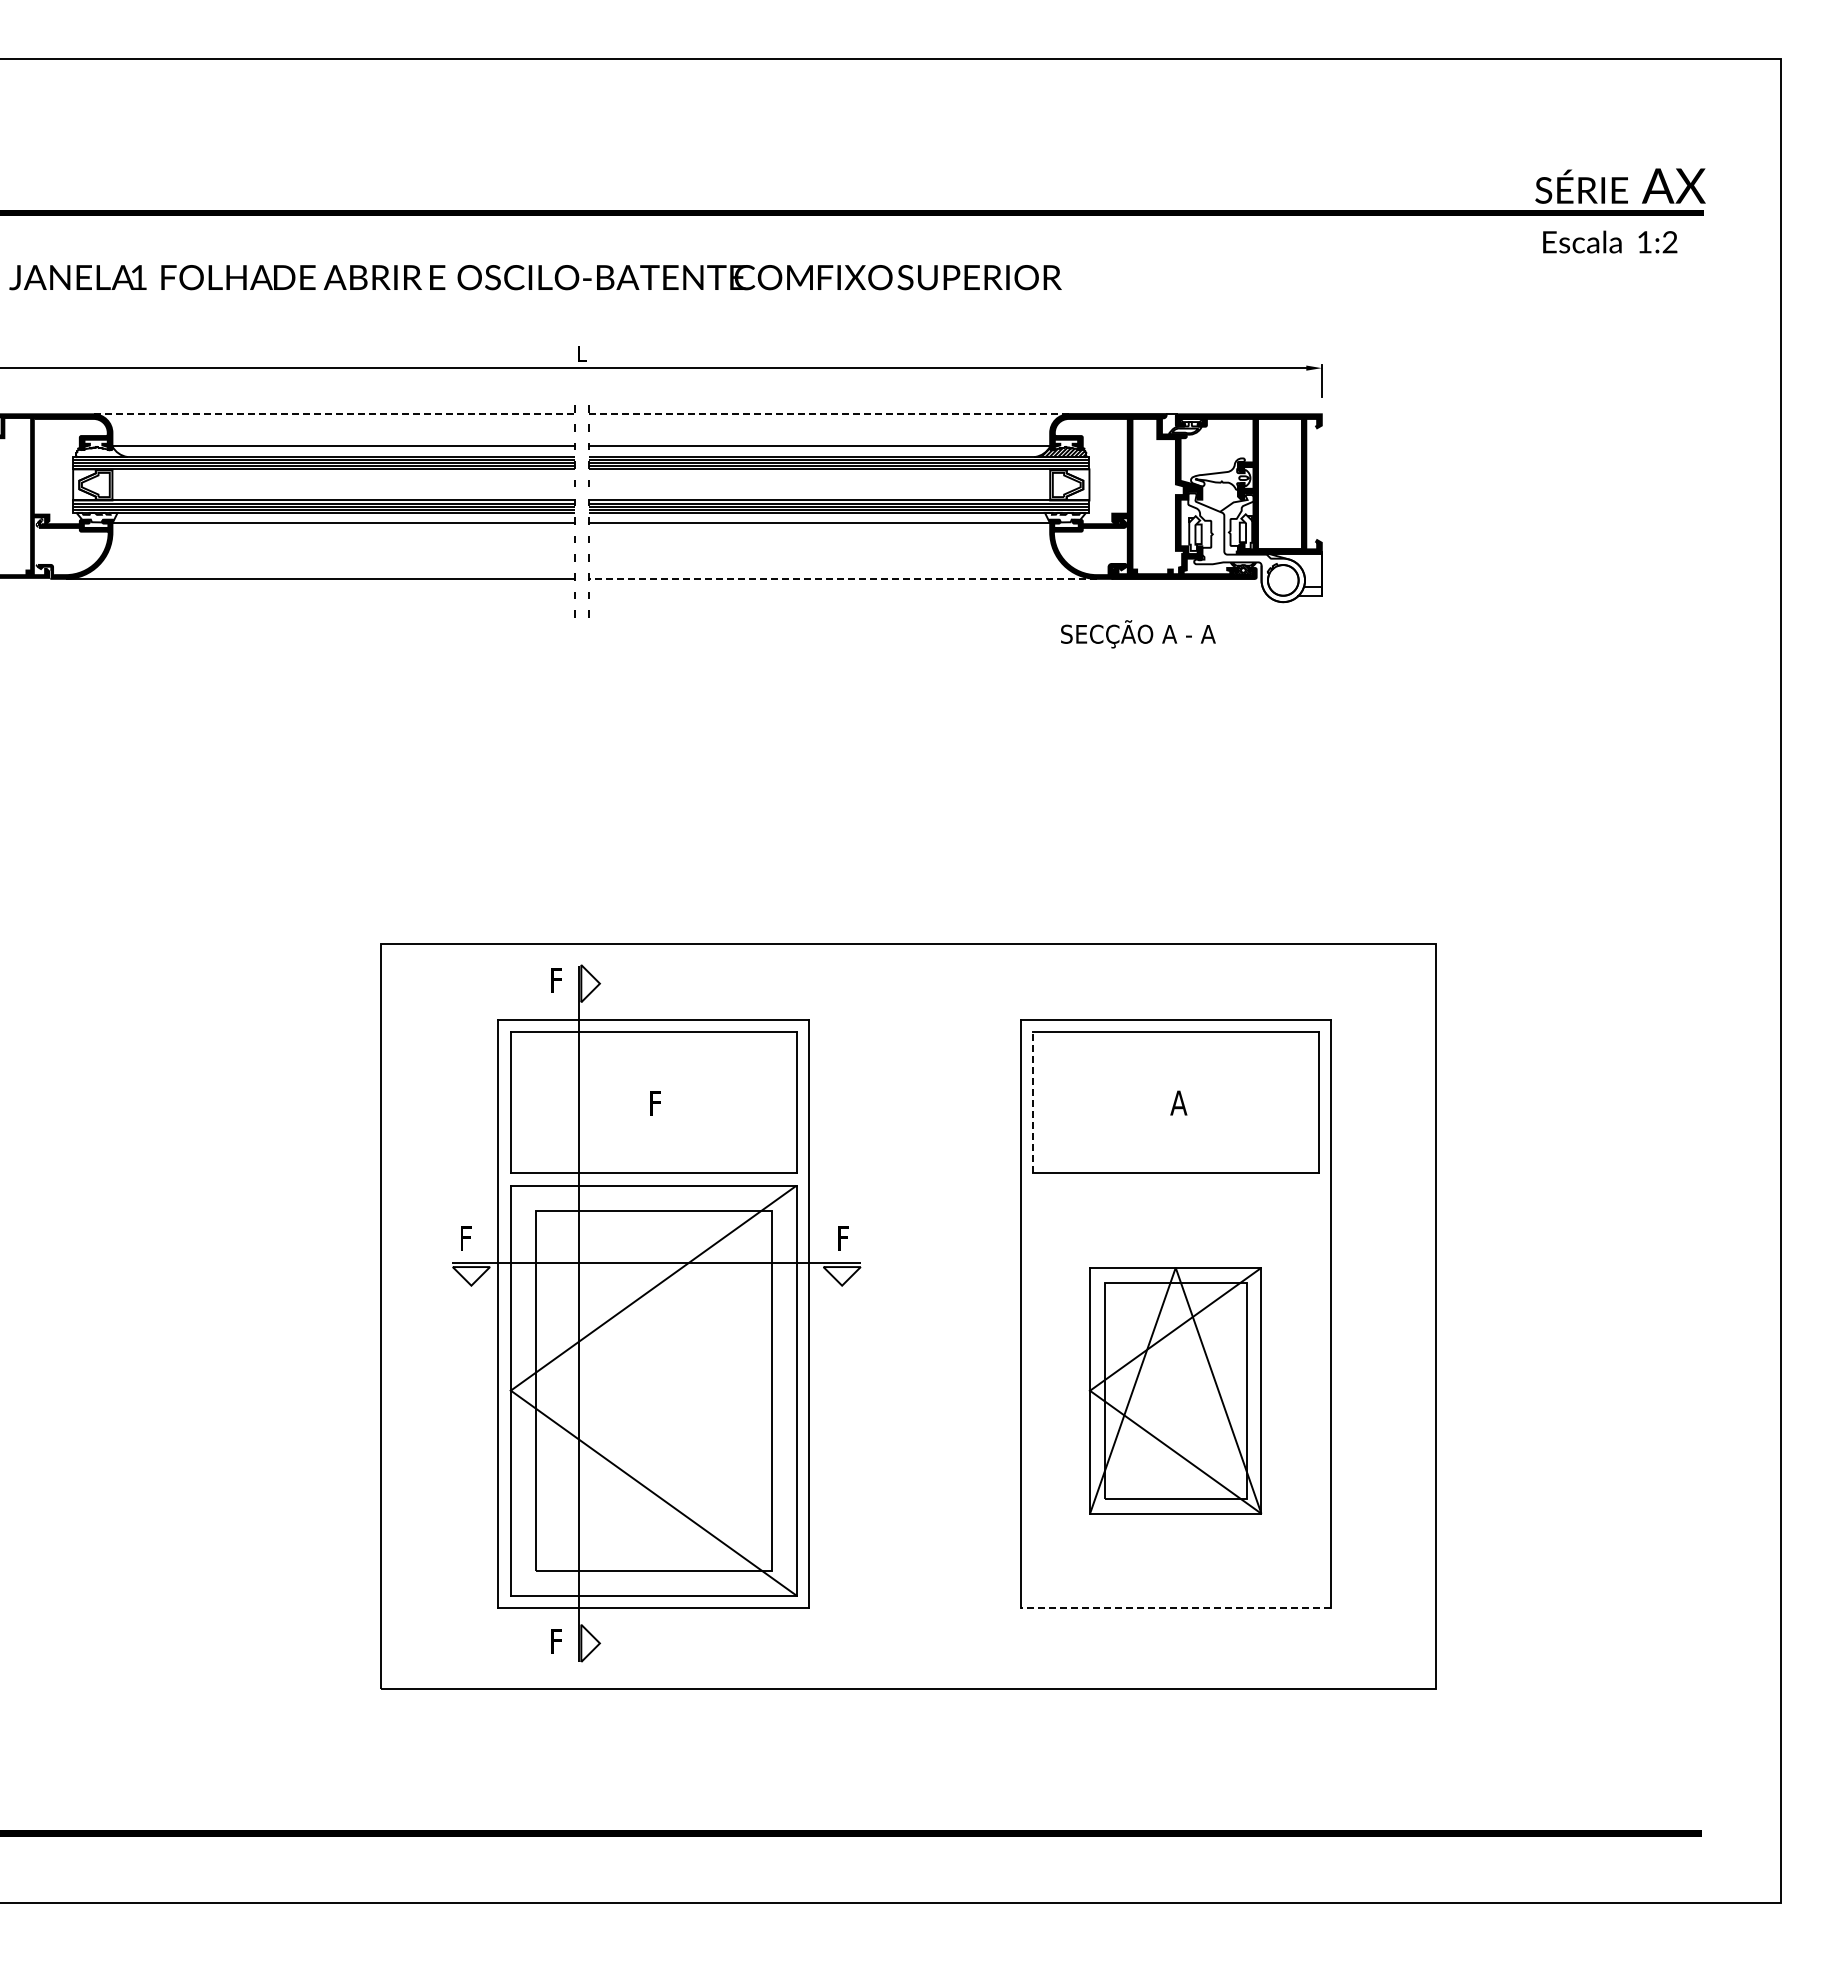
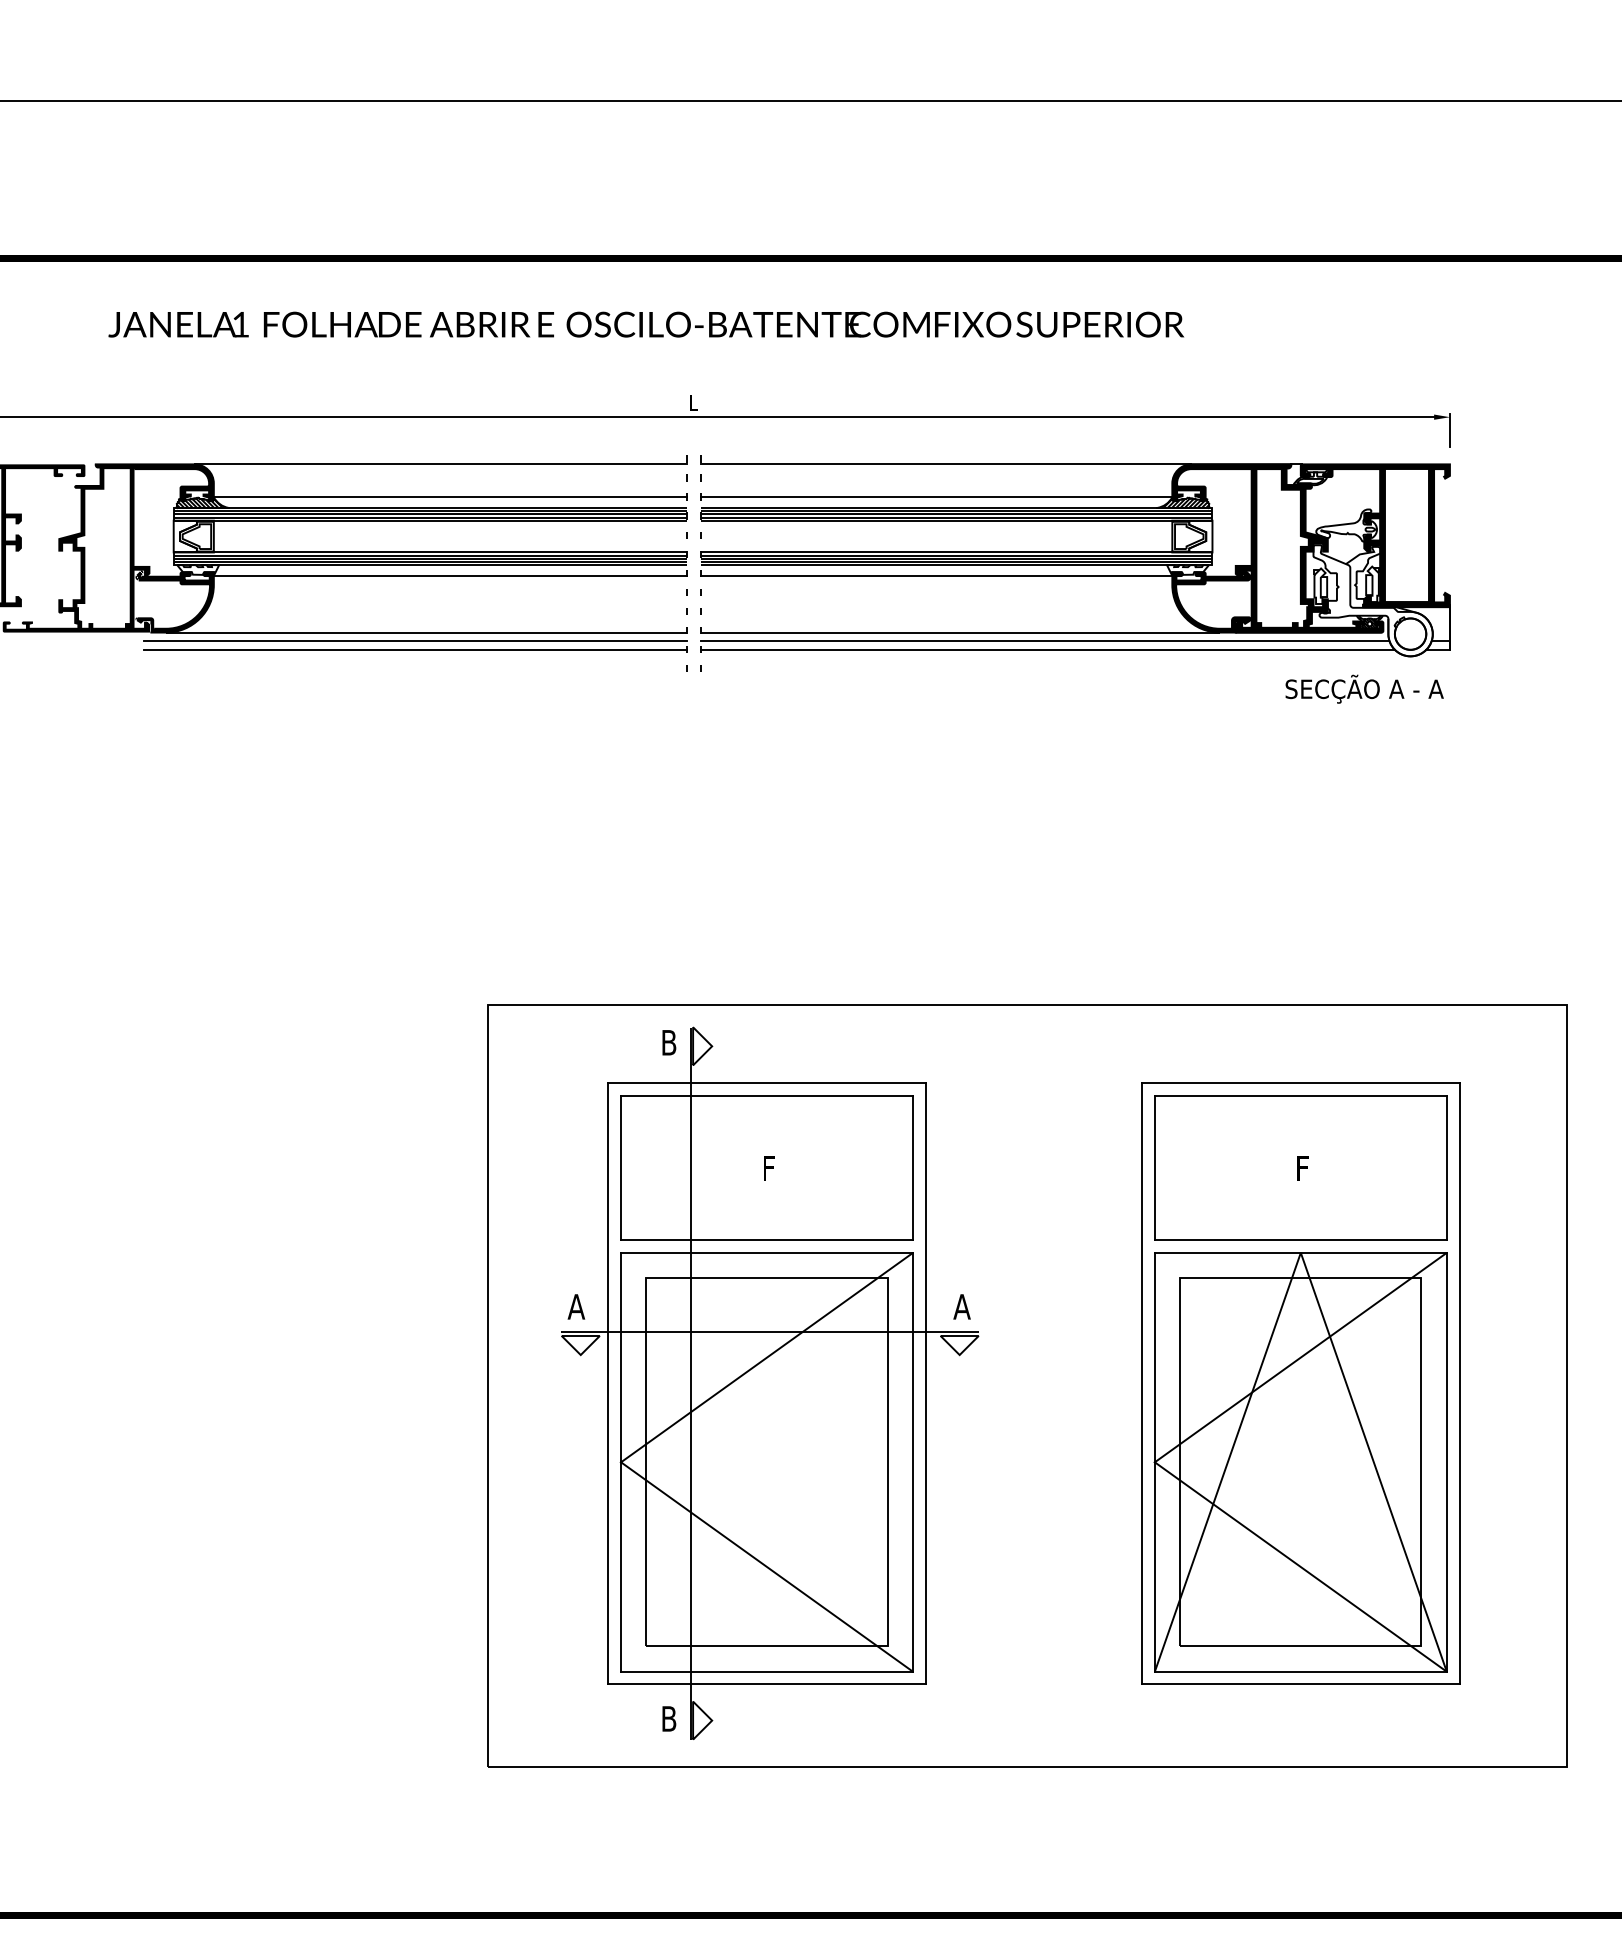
line: (334, 414) -> (440, 464), dashed -> solid
line: (828, 414) -> (945, 464), dashed -> solid
hatch: (100, 451) -> (201, 502), added
line: (842, 578) -> (960, 632), dashed -> solid
line: (309, 586) -> (415, 640), added
line: (925, 586) -> (1044, 640), added
line: (309, 596) -> (415, 650), added
line: (928, 596) -> (1047, 650), added
text: (1138, 634) -> (1364, 689), moved
text: (557, 979) -> (668, 1042), F -> B
line: (1033, 1102) -> (1155, 1167), dashed -> solid
text: (1178, 1102) -> (1303, 1167), A -> F
text: (466, 1238) -> (575, 1306), F -> A
text: (844, 1238) -> (962, 1306), F -> A
part: (1175, 1390) -> (1300, 1462), size x1.67
line: (1175, 1607) -> (1300, 1683), dashed -> solid
text: (557, 1641) -> (668, 1718), F -> B

